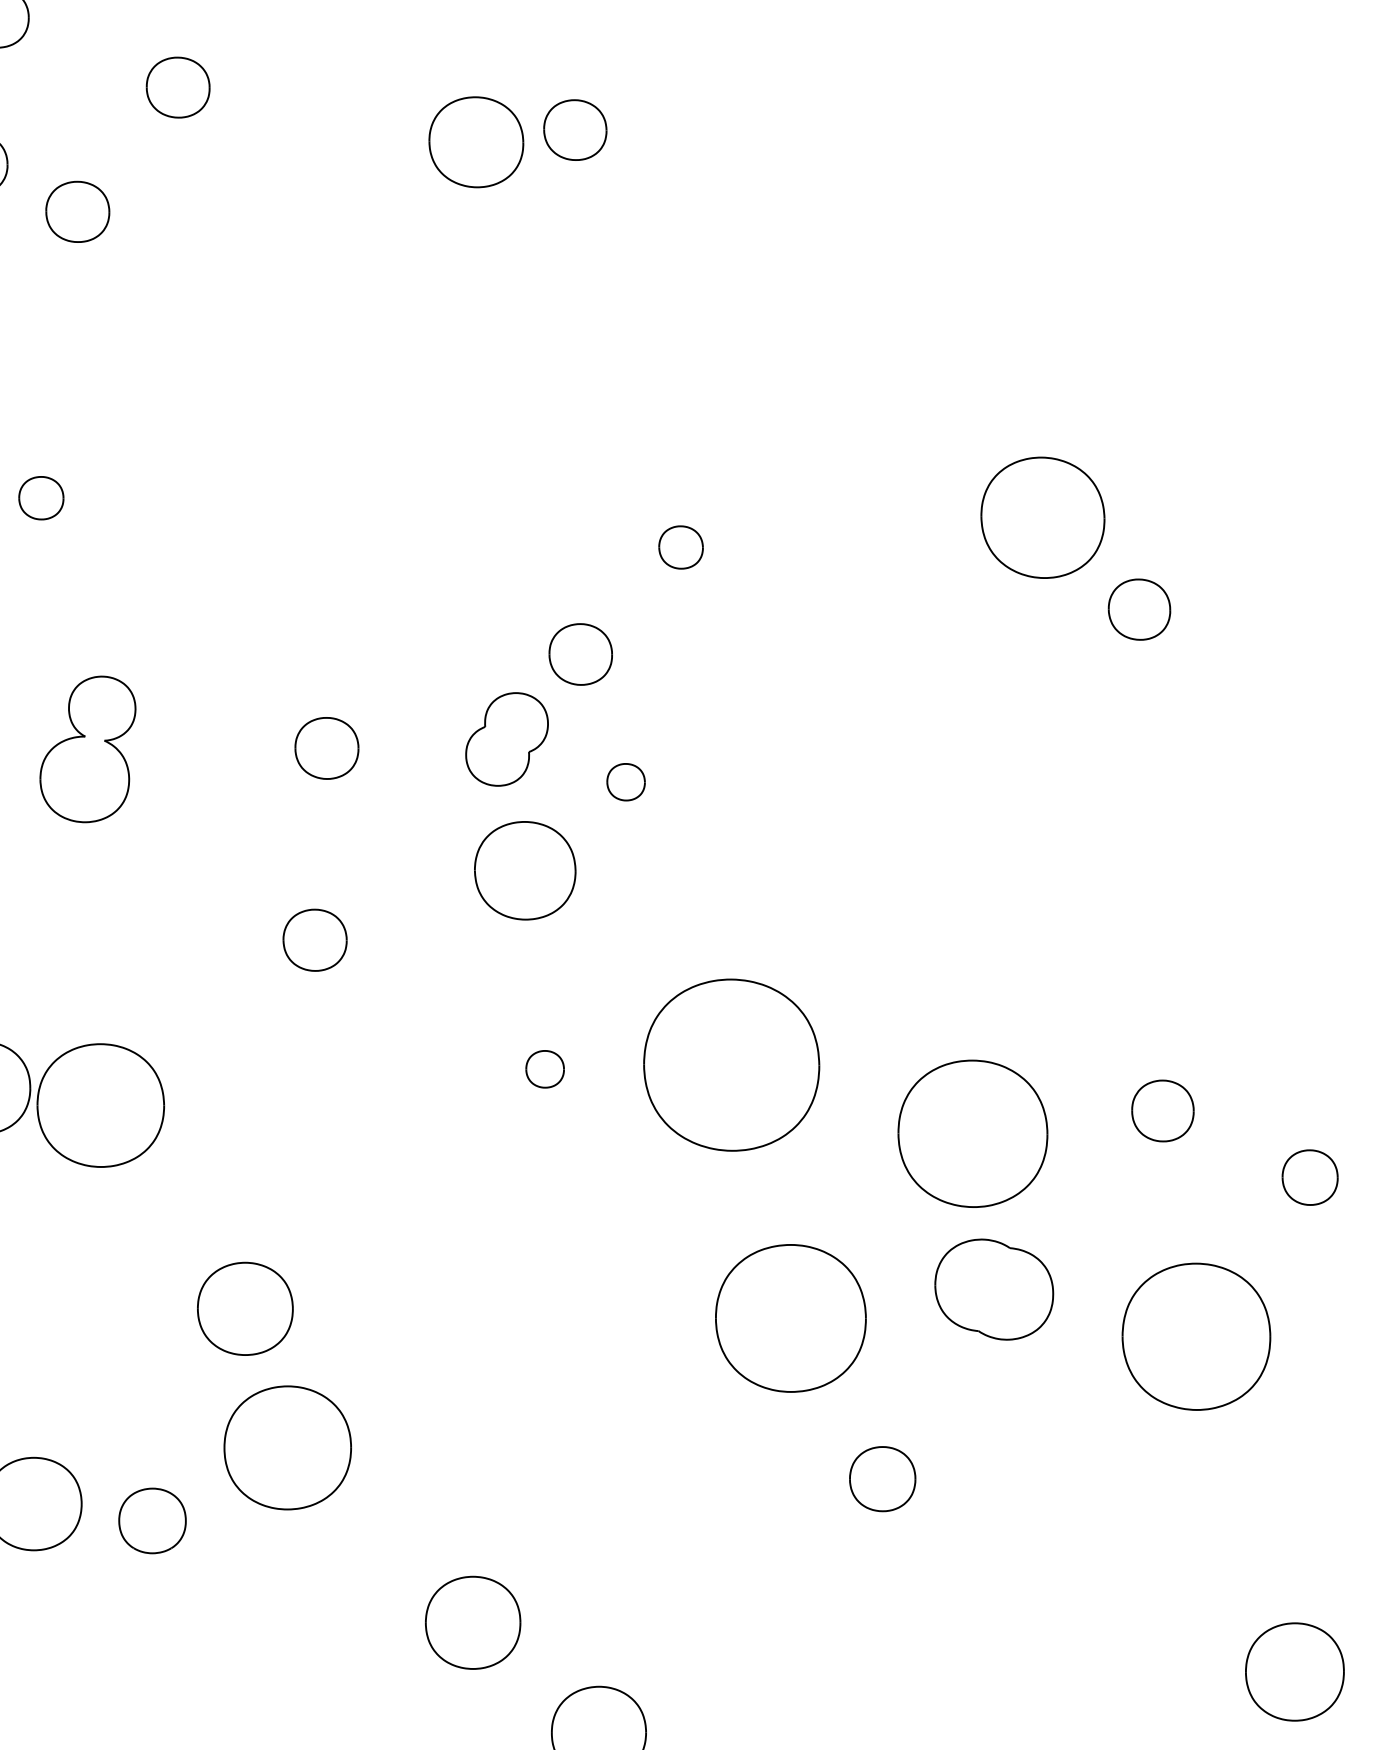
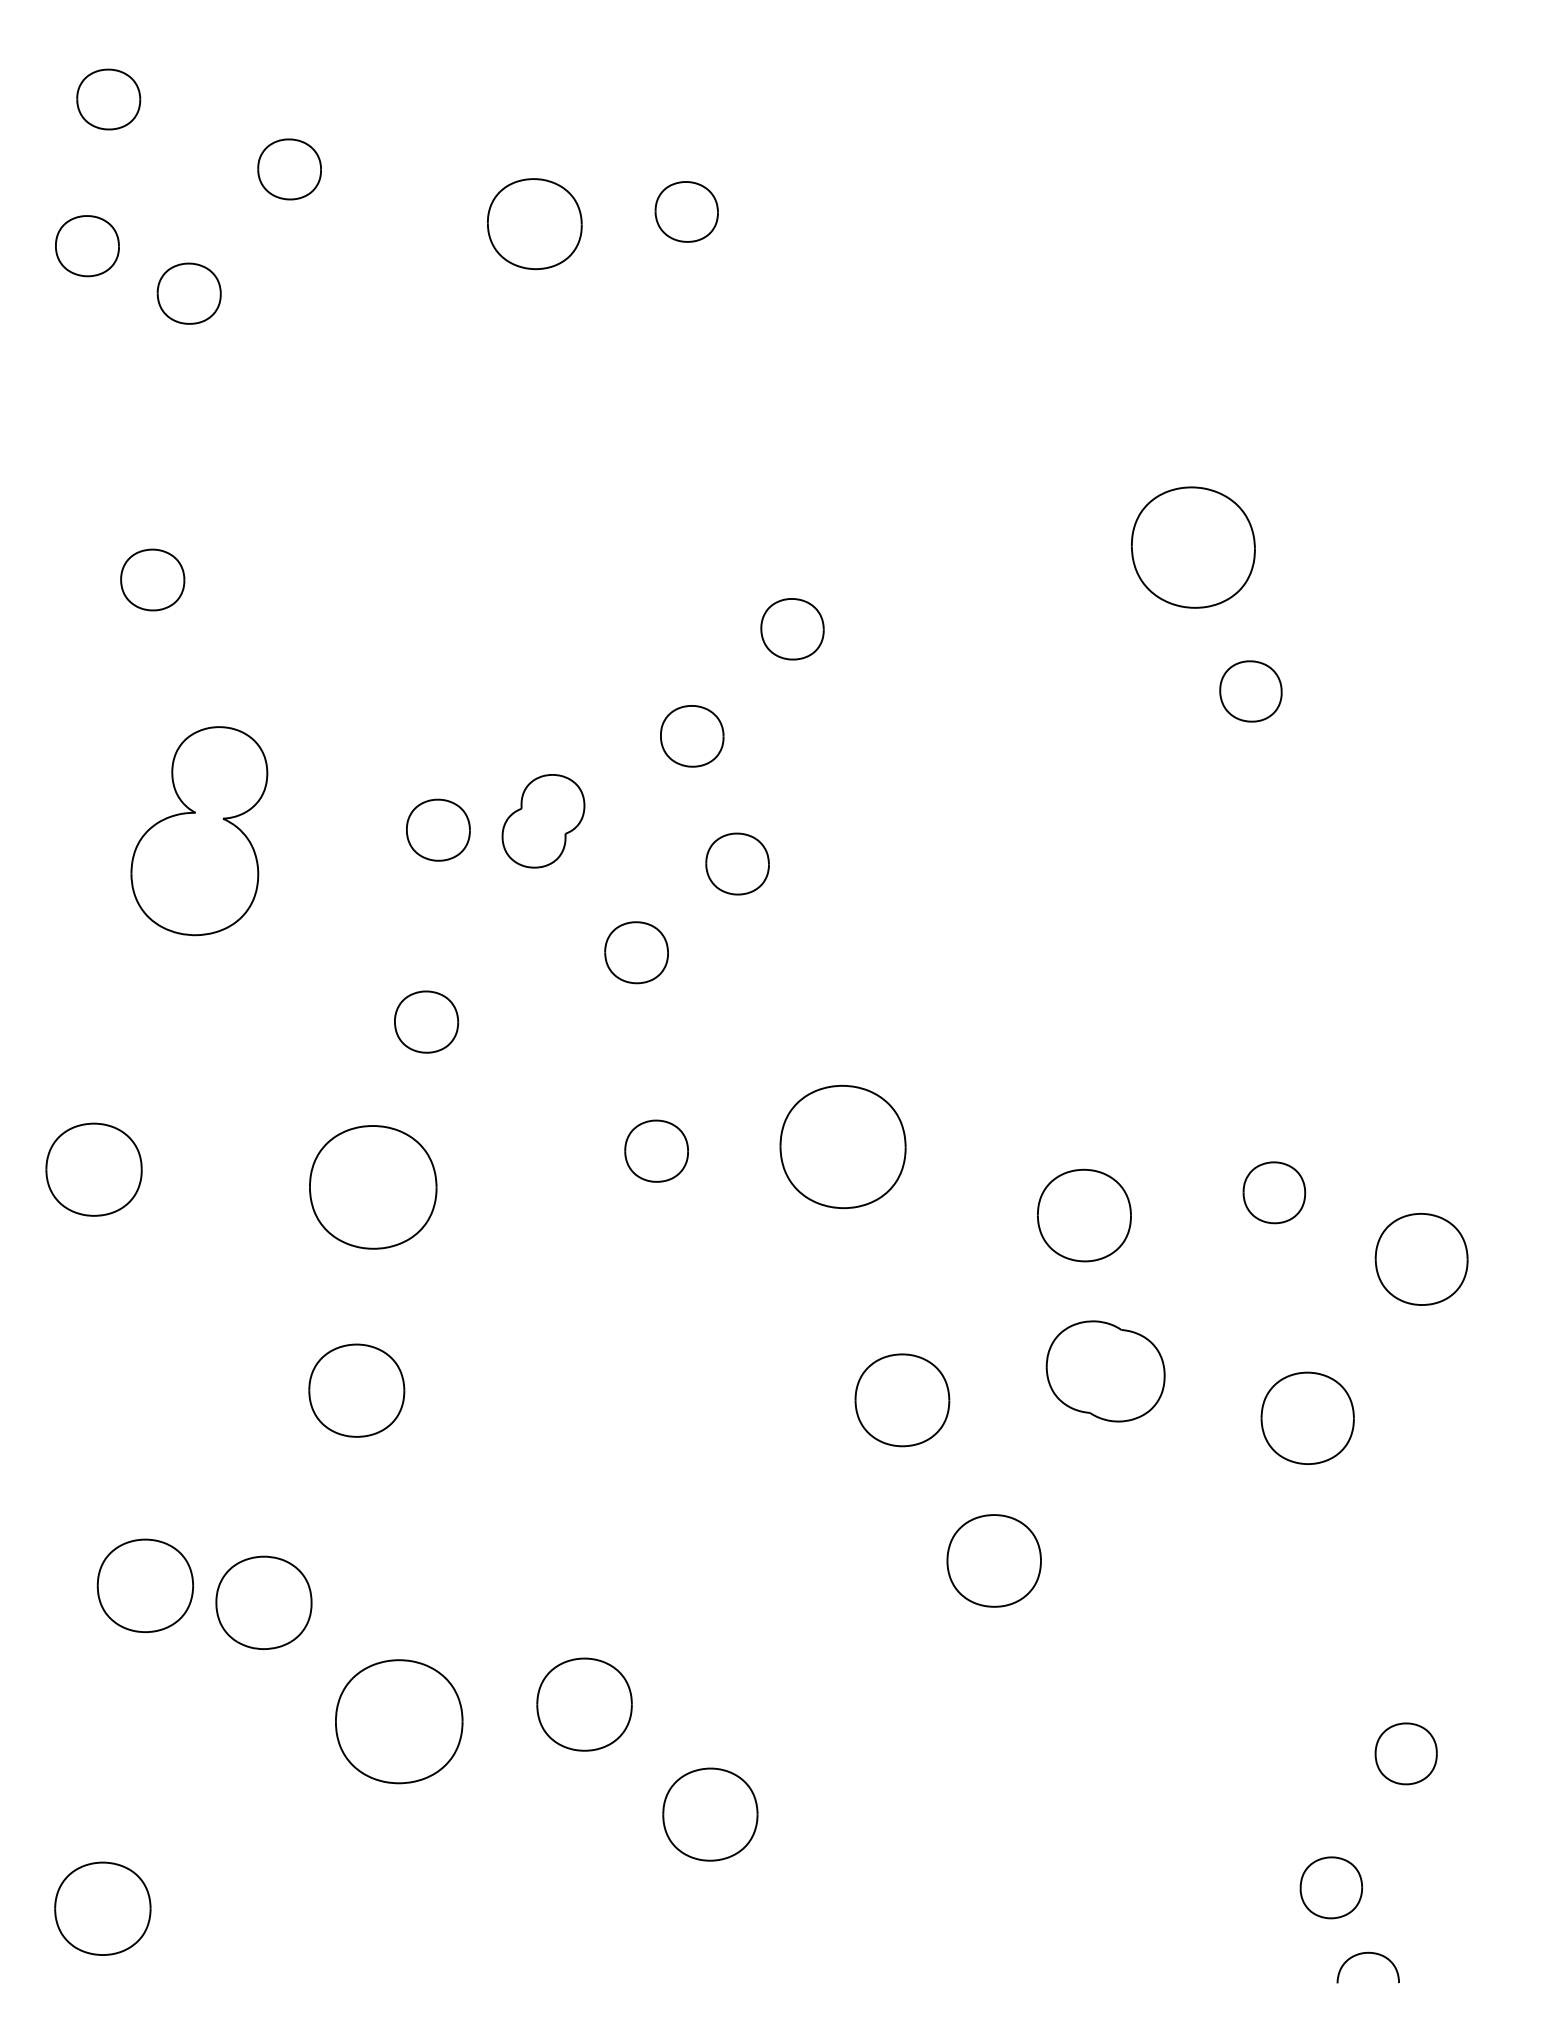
part: (476, 141) -> (534, 223), moved
part: (41, 497) -> (152, 579), size x1.43
part: (1043, 517) -> (1193, 547), moved
part: (681, 547) -> (792, 629), size x1.43
part: (507, 739) -> (543, 821), moved
part: (88, 749) -> (199, 831), size x1.43
part: (626, 781) -> (737, 863), size x1.67
part: (525, 870) -> (636, 952), size x0.62
part: (731, 1064) -> (842, 1146), size x0.71
part: (545, 1068) -> (656, 1150), size x1.67
part: (101, 1105) -> (373, 1187), moved
part: (973, 1133) -> (1084, 1215), size x0.62
part: (1310, 1177) -> (1421, 1259), size x1.67
part: (791, 1318) -> (902, 1400), size x0.62
part: (1196, 1335) -> (1307, 1417), size x0.62
part: (288, 1447) -> (399, 1721), moved
part: (882, 1478) -> (993, 1560), size x1.43
part: (152, 1520) -> (263, 1602), size x1.43
part: (1294, 1671) -> (1405, 1753), size x0.62

